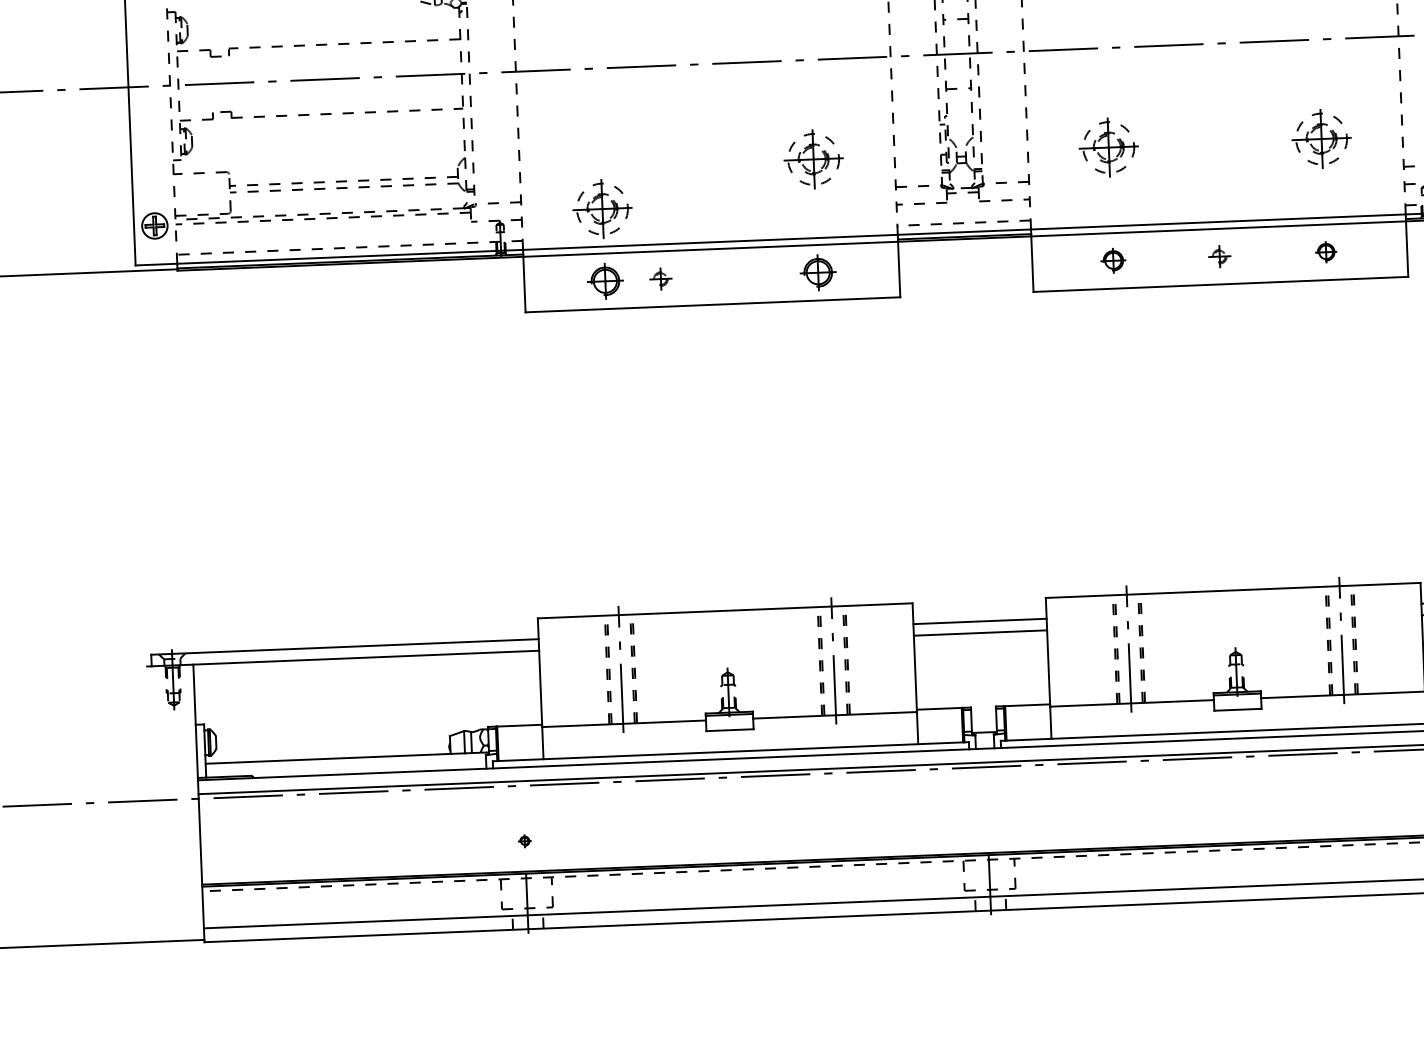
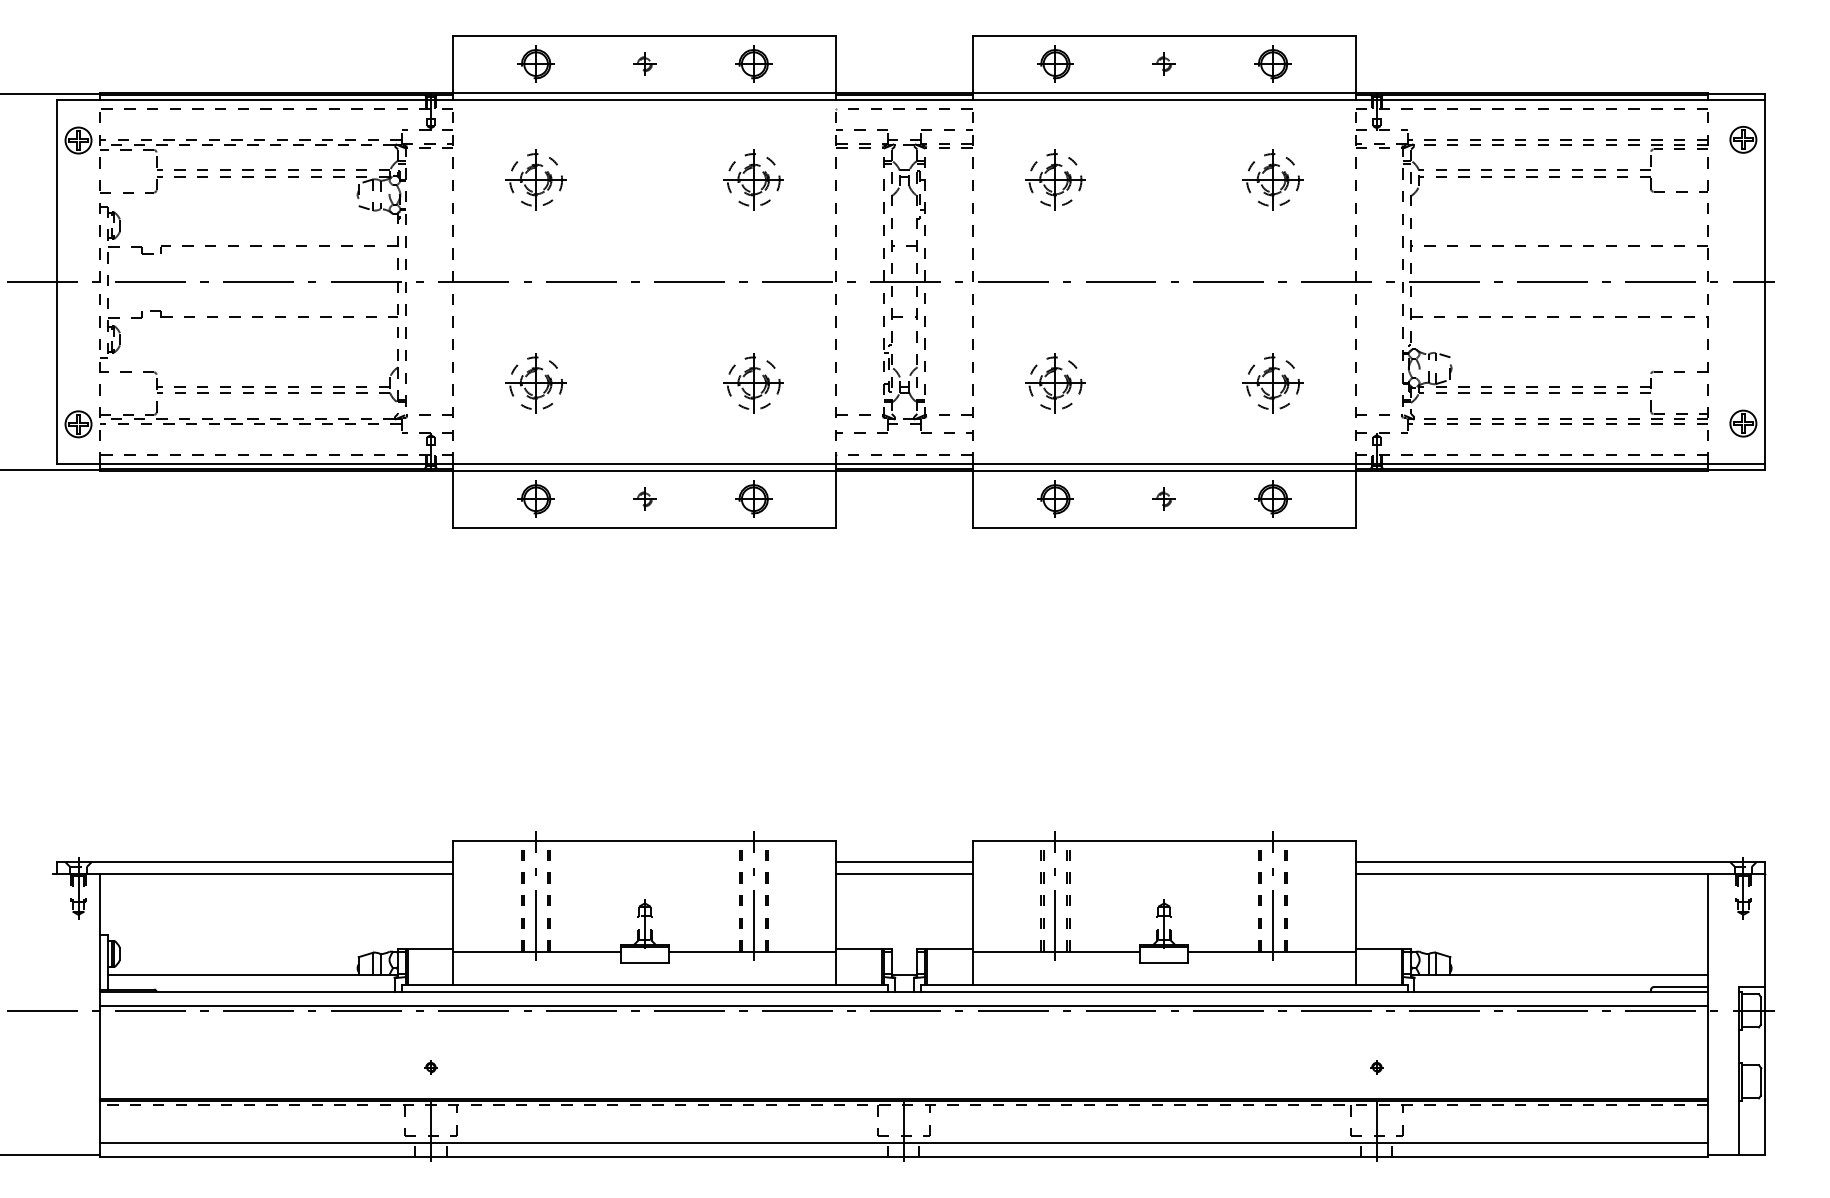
part: (601, 209) -> (535, 383), moved
part: (1325, 251) -> (1272, 498), size x1.67
part: (1113, 260) -> (1055, 498), size x1.43
part: (660, 278) -> (644, 498), moved

